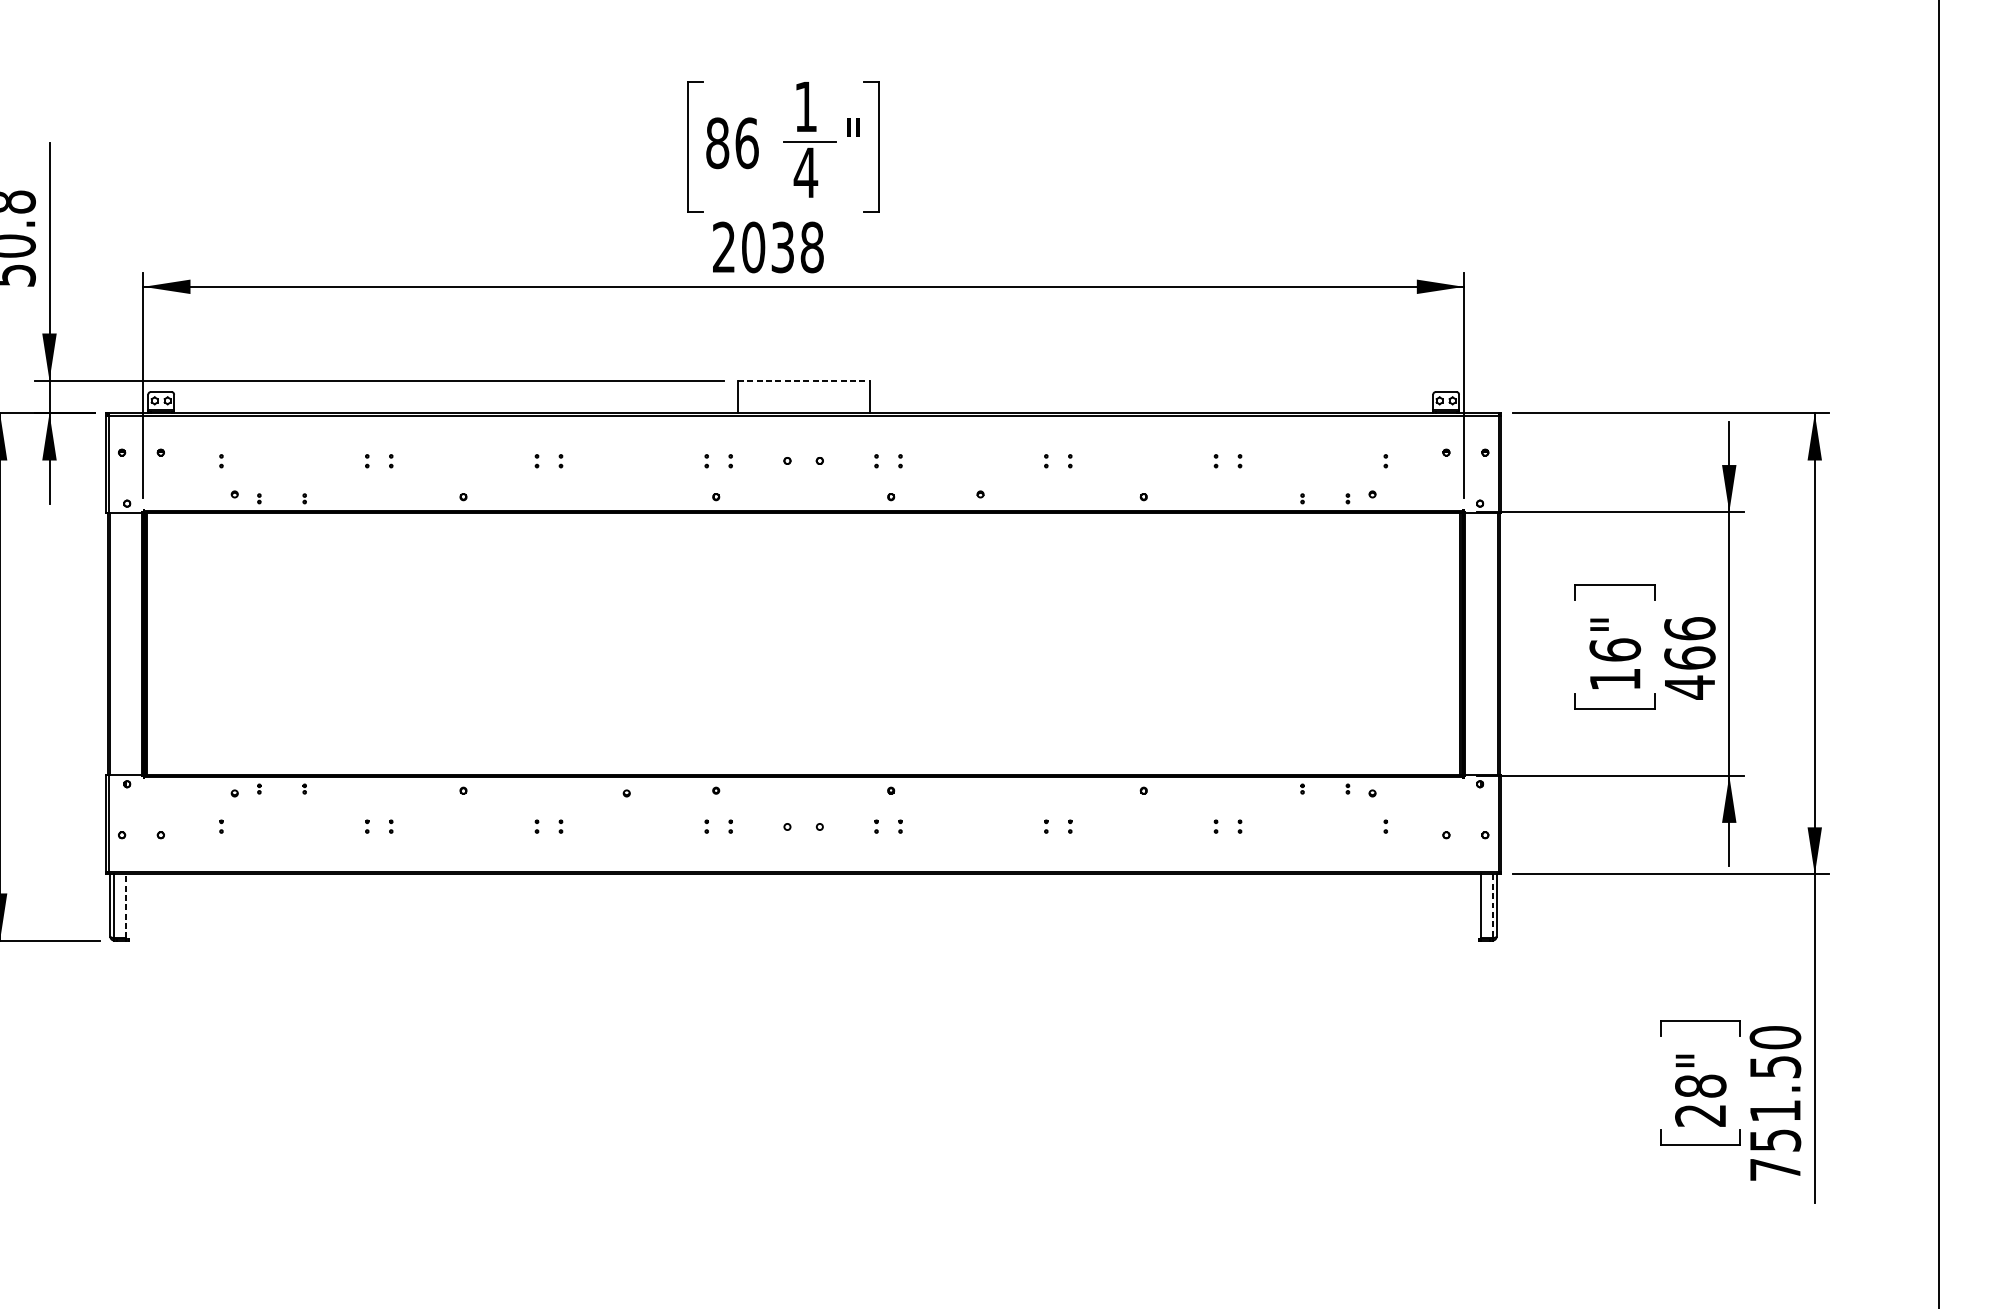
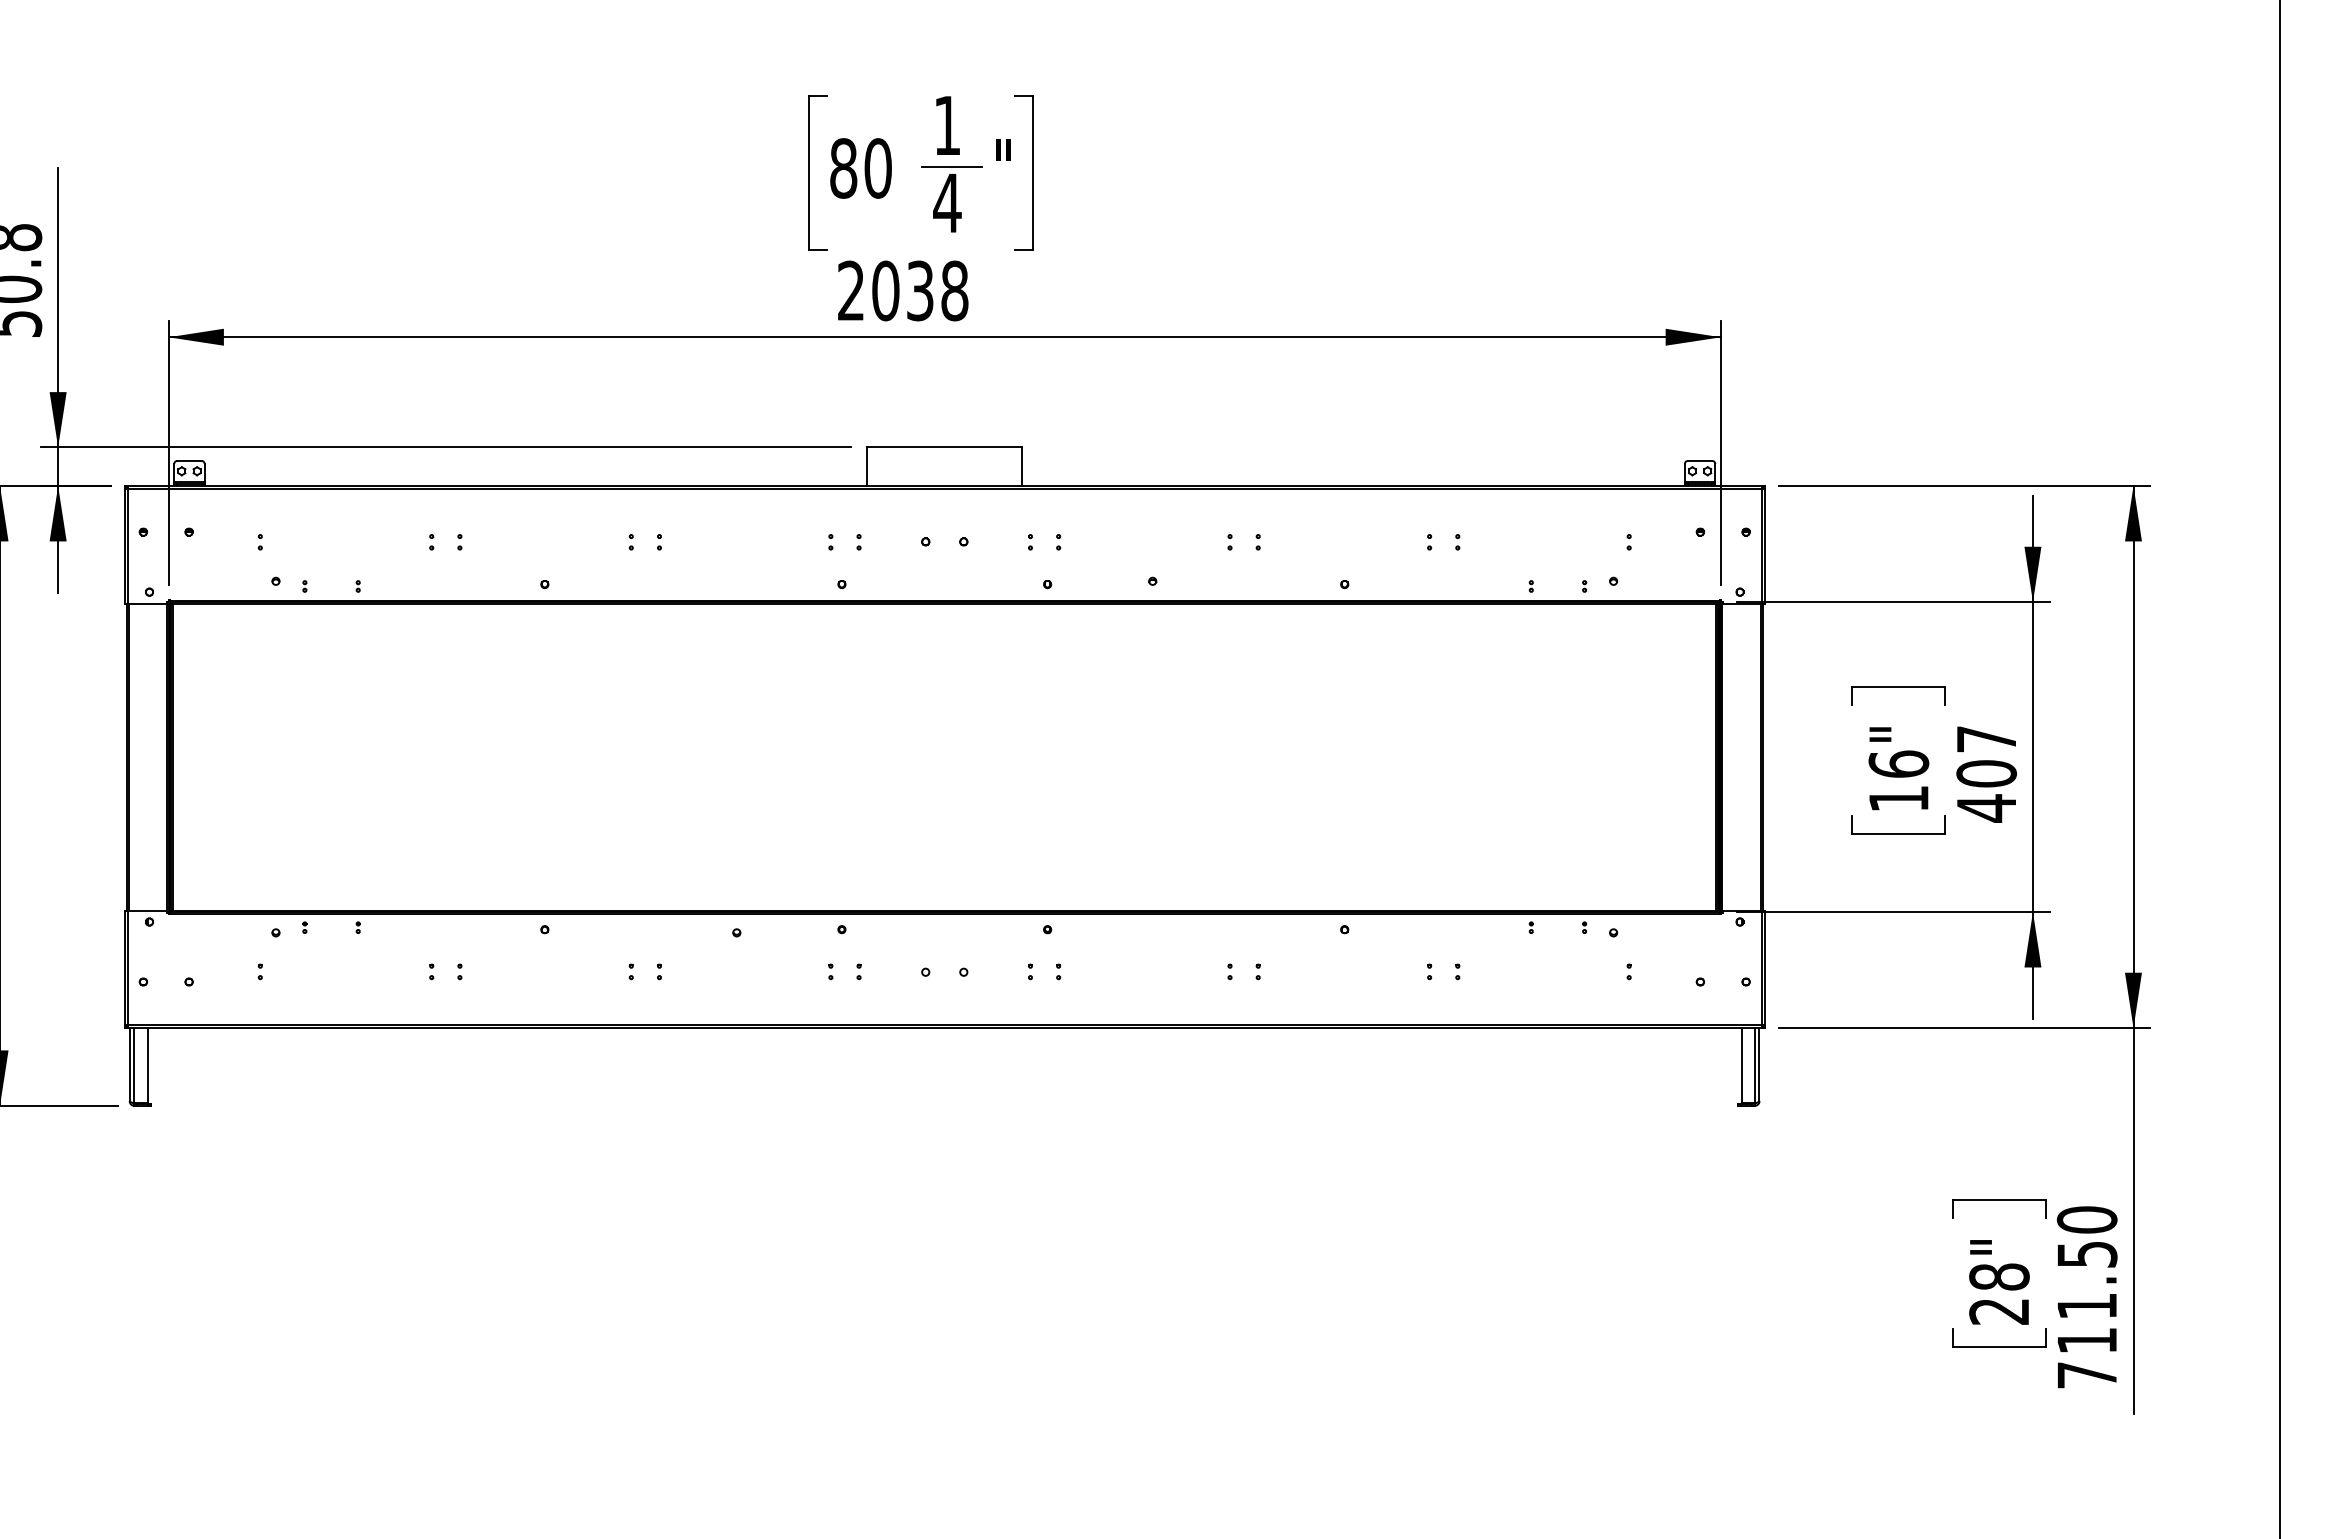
text: (747, 143) -> (878, 168), 86 -> 80
line: (804, 380) -> (945, 447), dashed -> solid
text: (1689, 643) -> (1986, 756), 466 -> 407
line: (125, 906) -> (147, 1065), dashed -> solid
line: (1492, 906) -> (1754, 1065), dashed -> solid
text: (1775, 1140) -> (2087, 1340), 751.50 -> 711.50

